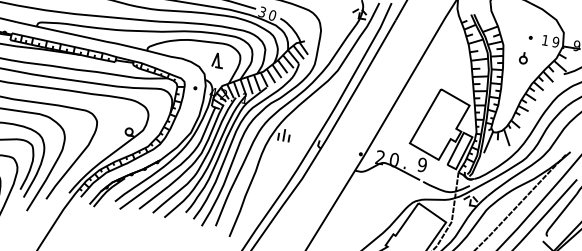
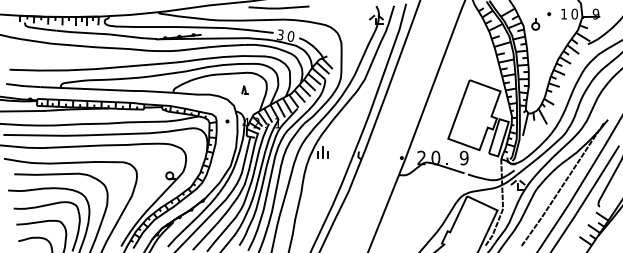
text: (555, 42) -> (574, 14), 9 -> 0
part: (523, 58) -> (535, 24), moved
part: (217, 59) -> (244, 89), size x0.6

